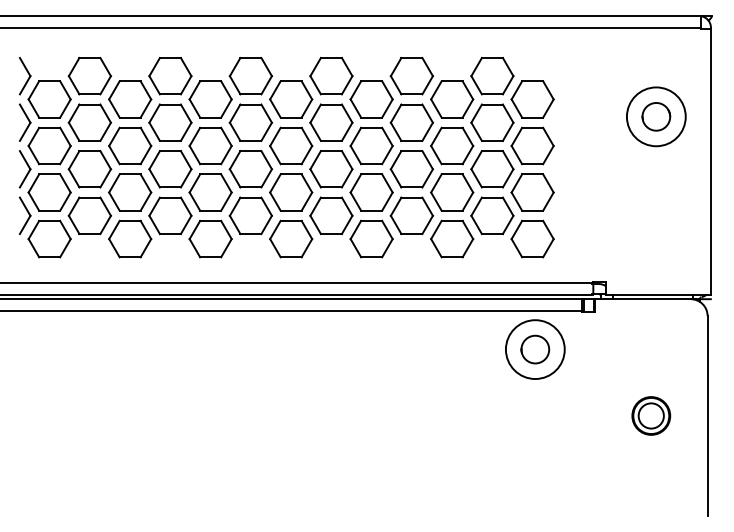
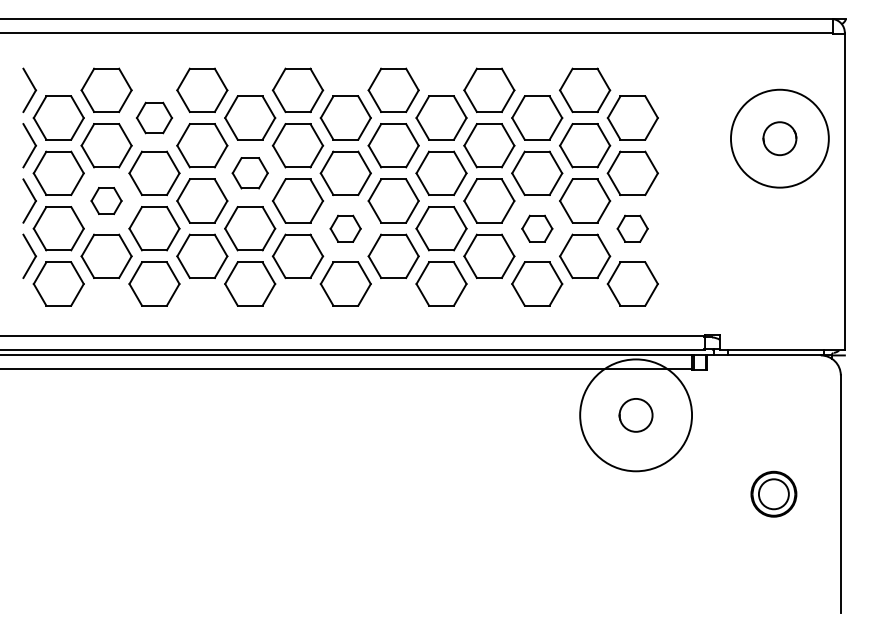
part: (130, 99) -> (154, 117), size x0.7
circle: (655, 116) -> (779, 138), size x1.4
part: (210, 145) -> (250, 172), size x0.7
part: (89, 168) -> (106, 200), size x0.6
part: (290, 192) -> (345, 228), size x0.6
part: (452, 192) -> (537, 228), size x0.6
part: (532, 192) -> (632, 228), size x0.6
circle: (535, 349) -> (636, 415), size x1.6

